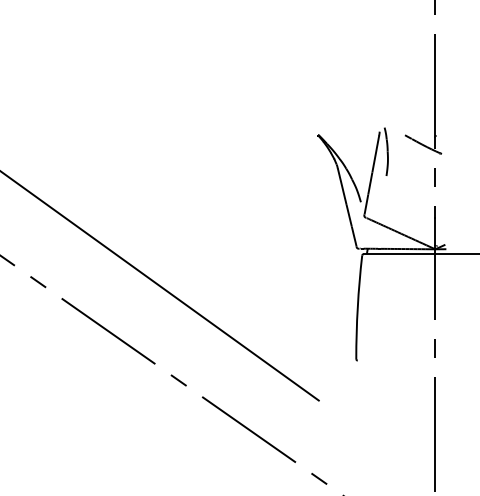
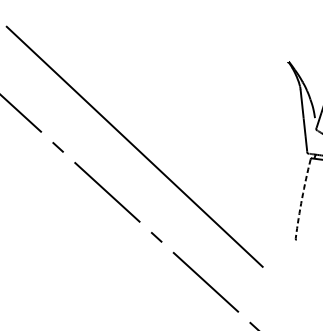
arc: (357, 307) -> (301, 198), solid -> dashed

